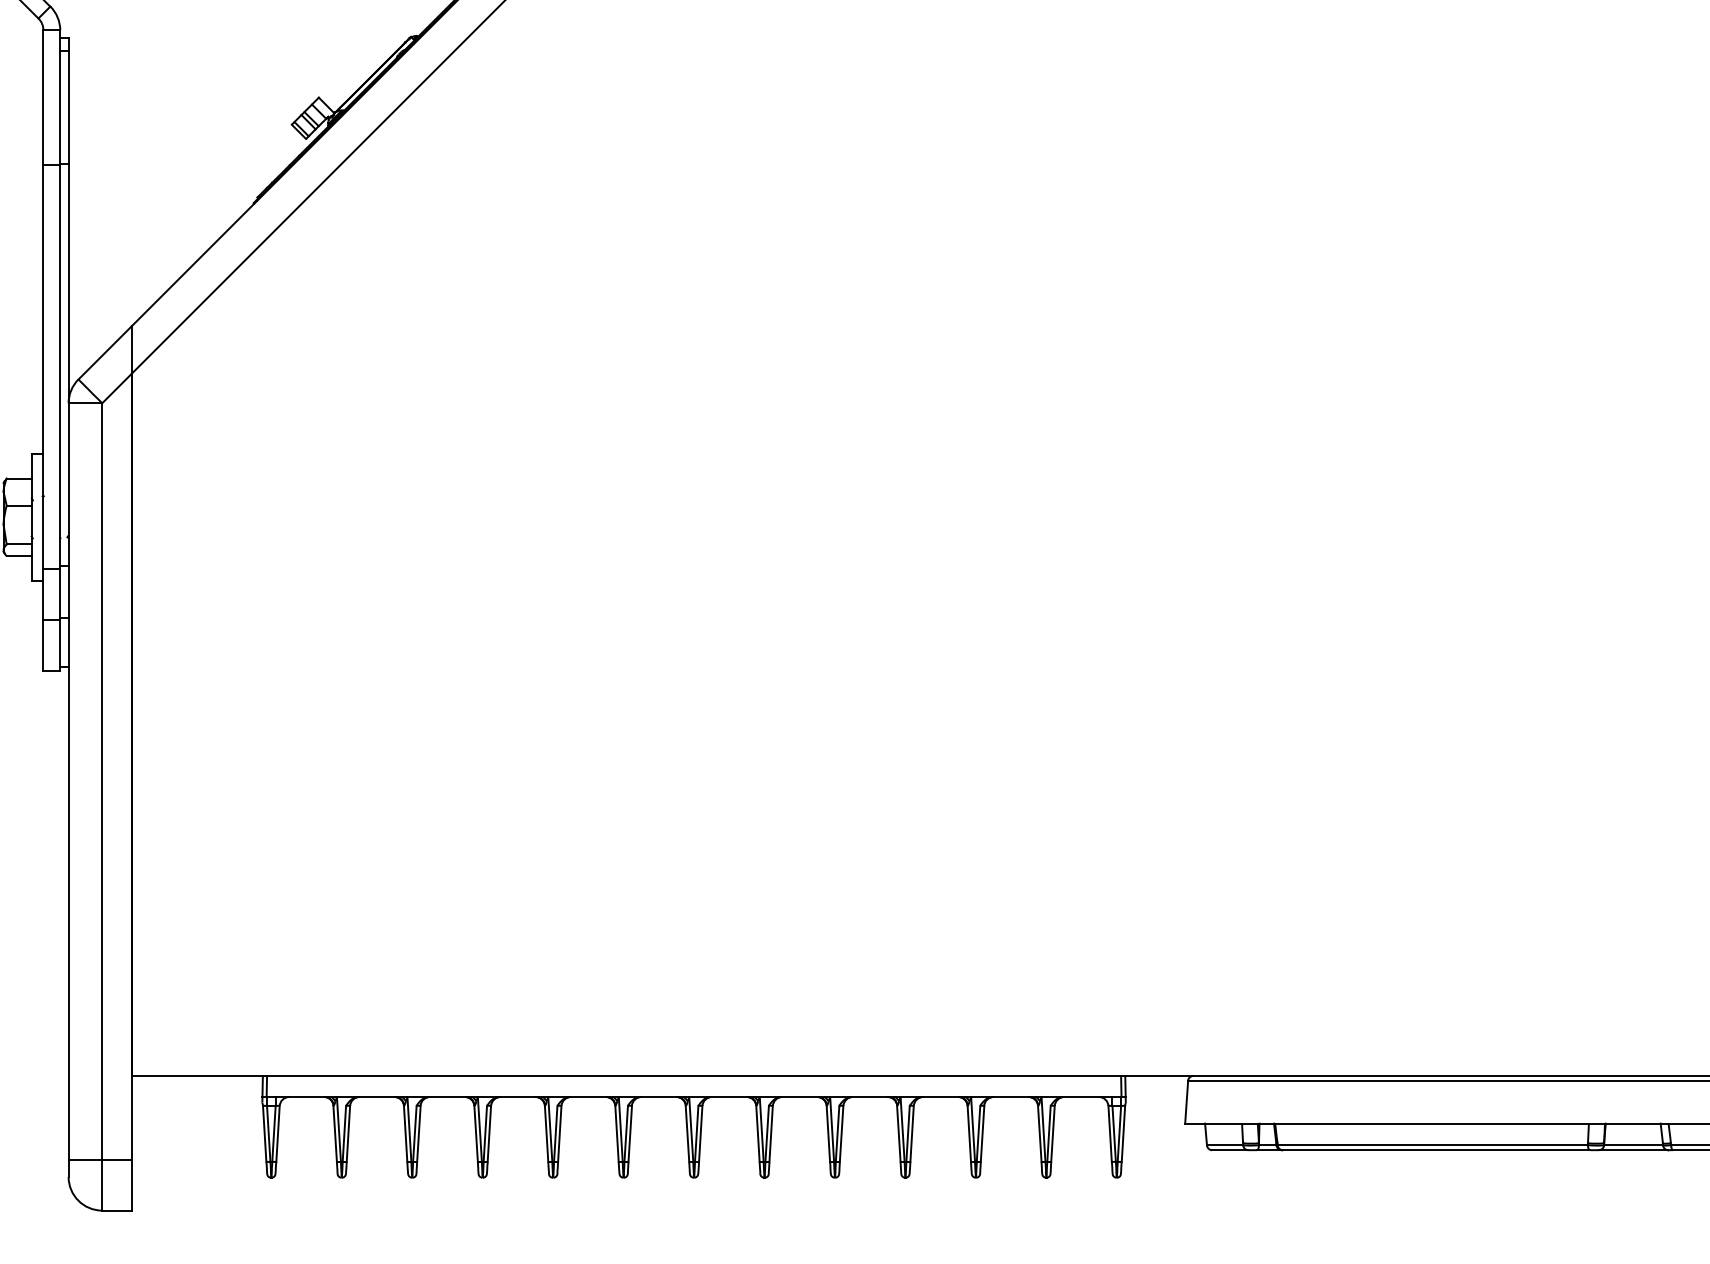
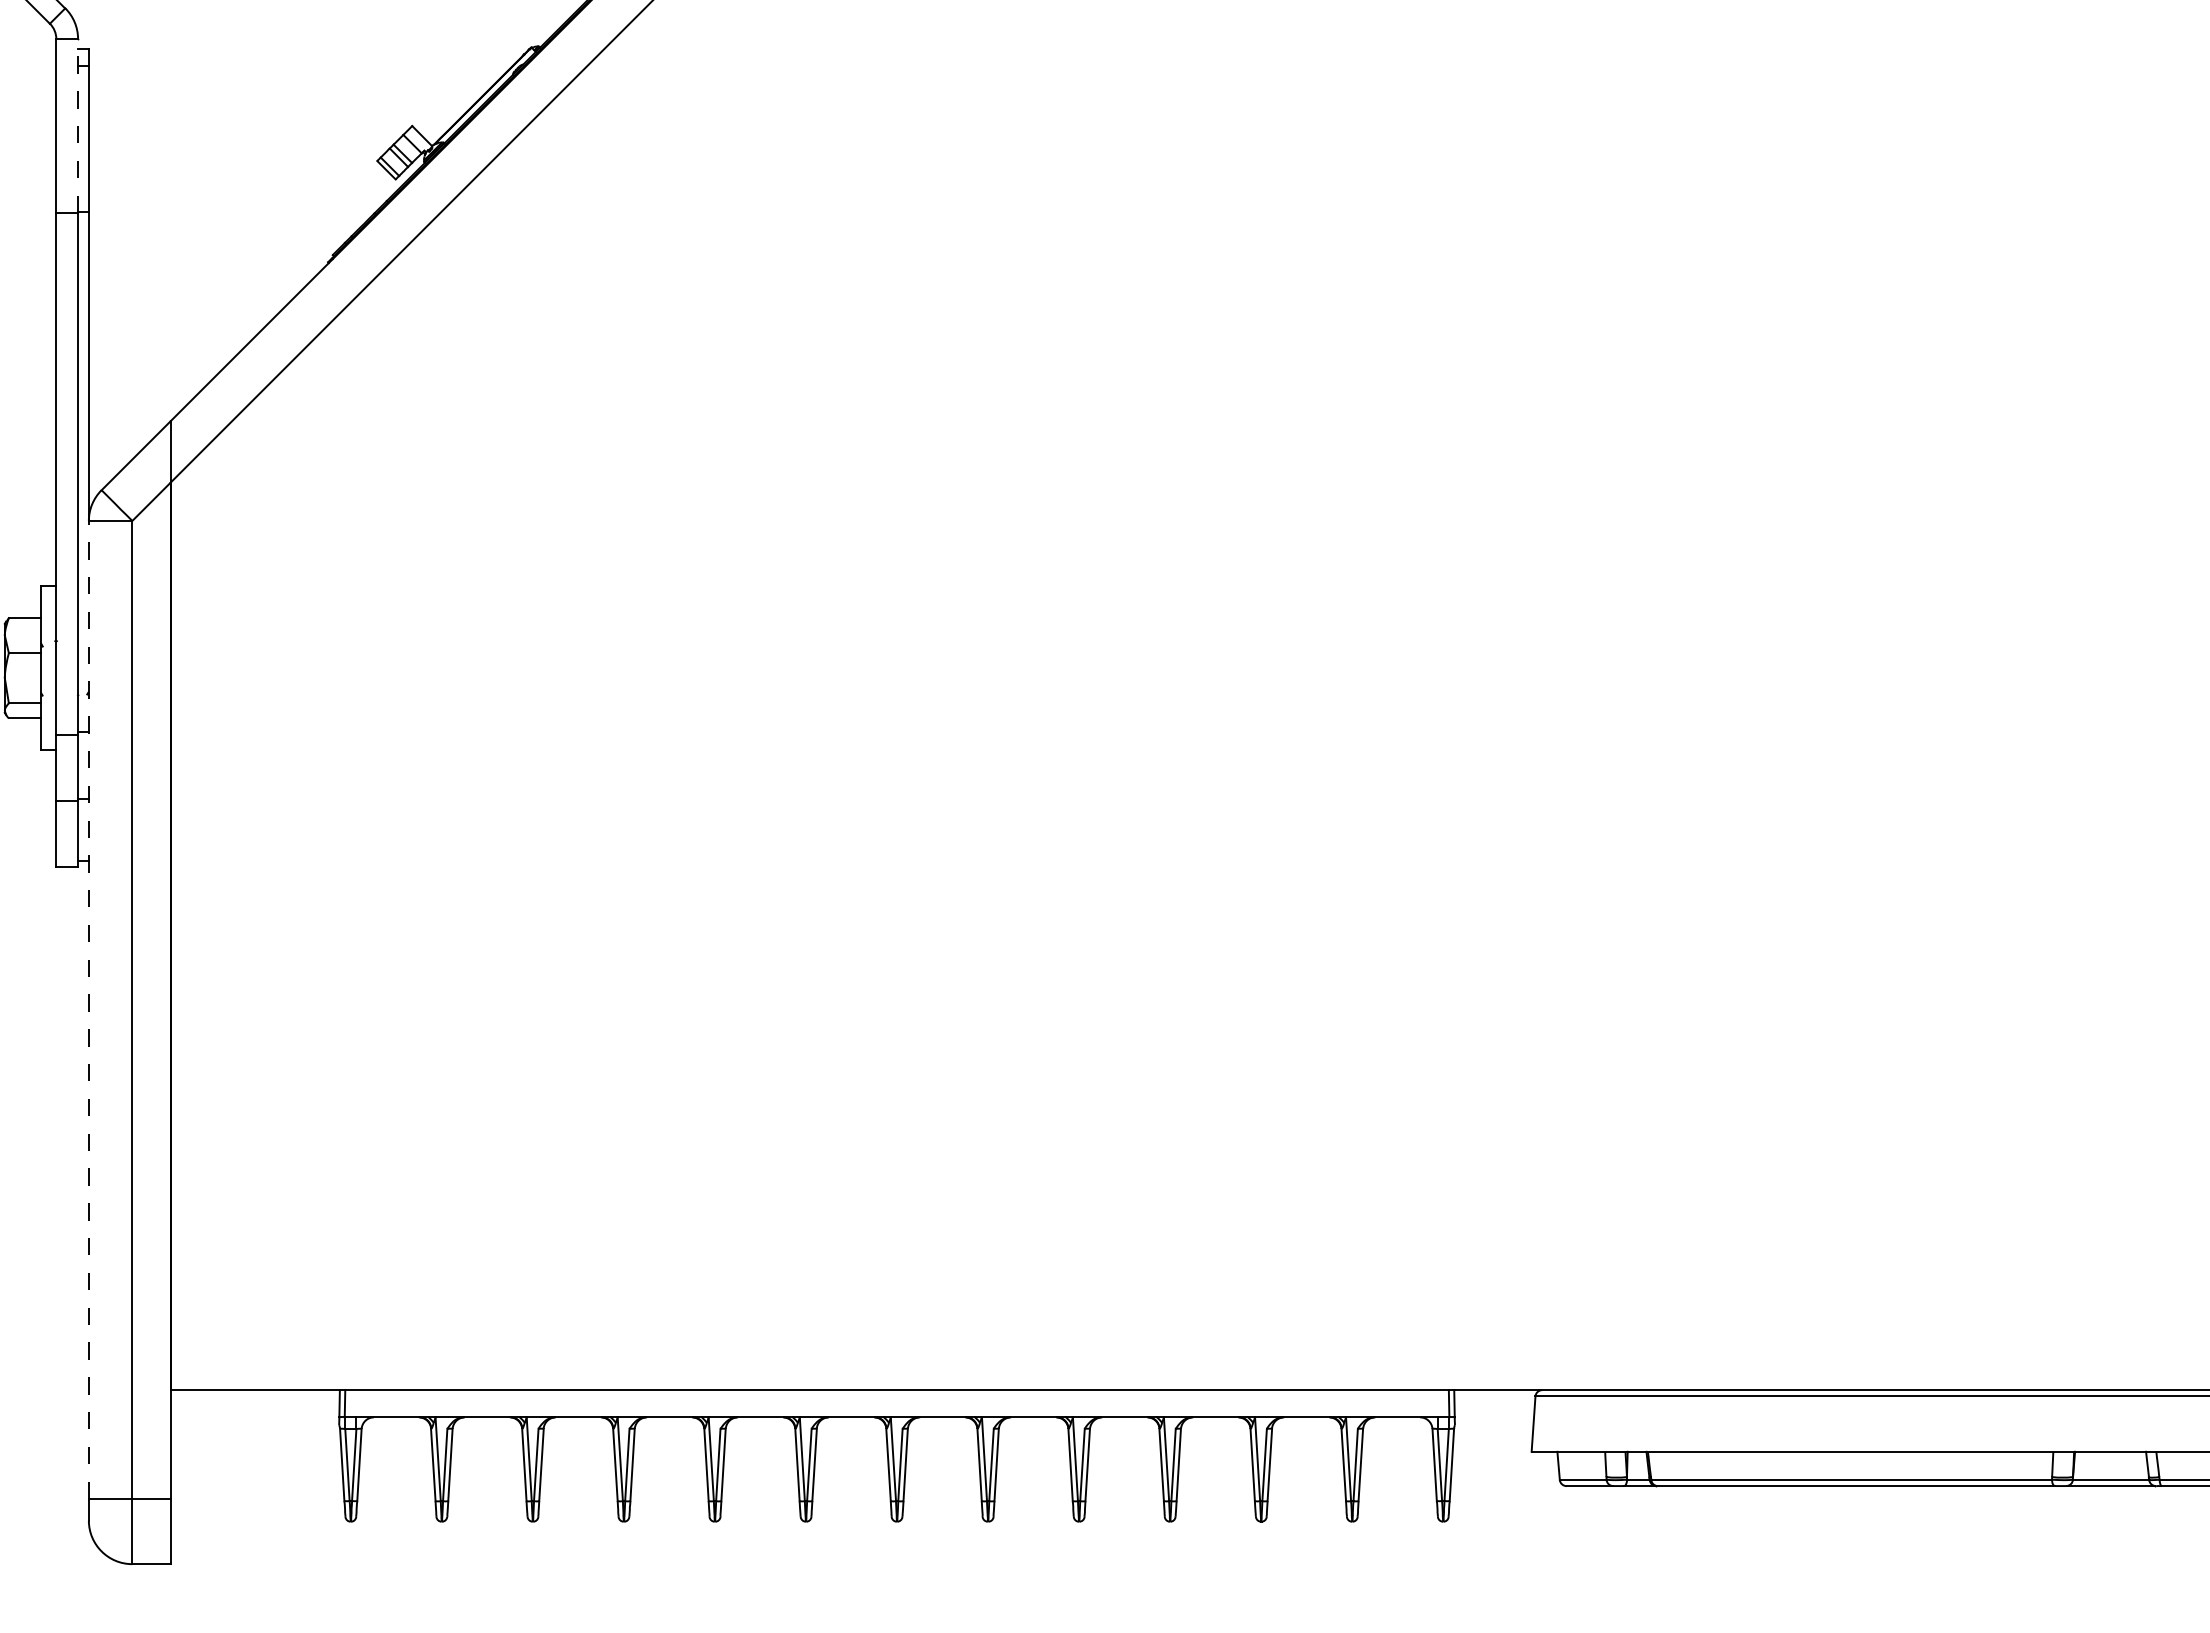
line: (60, 98) -> (78, 126), solid -> dashed
line: (68, 781) -> (88, 1009), solid -> dashed

